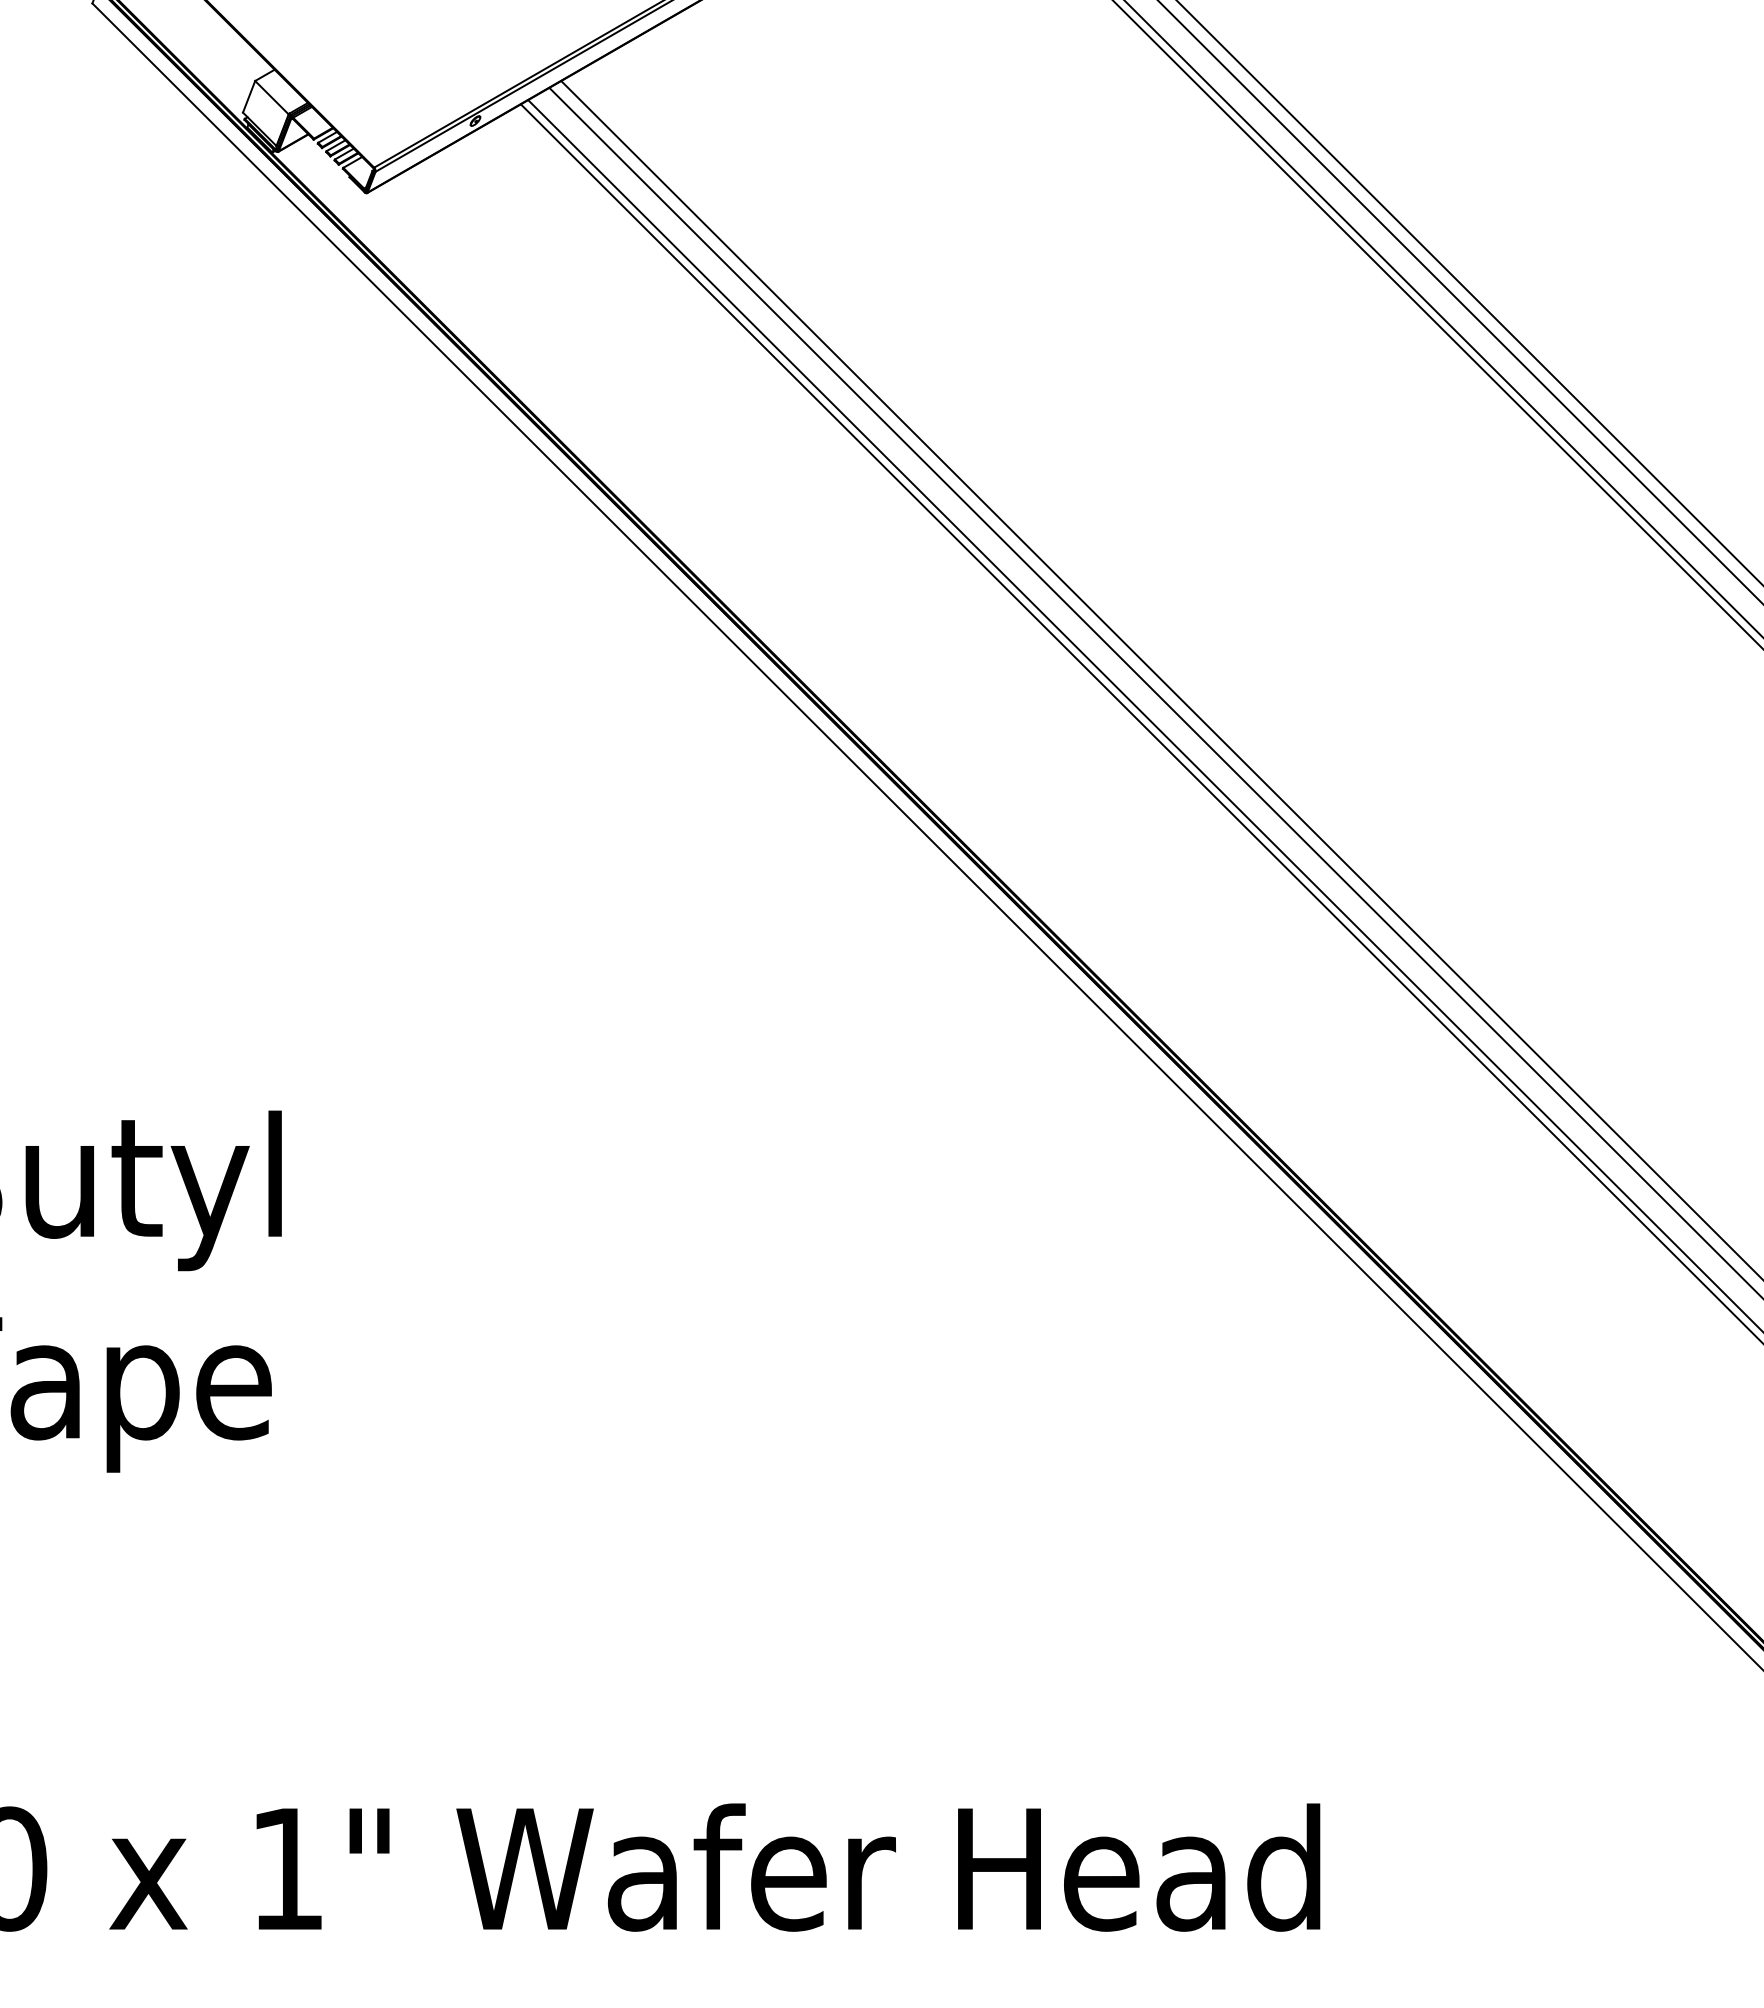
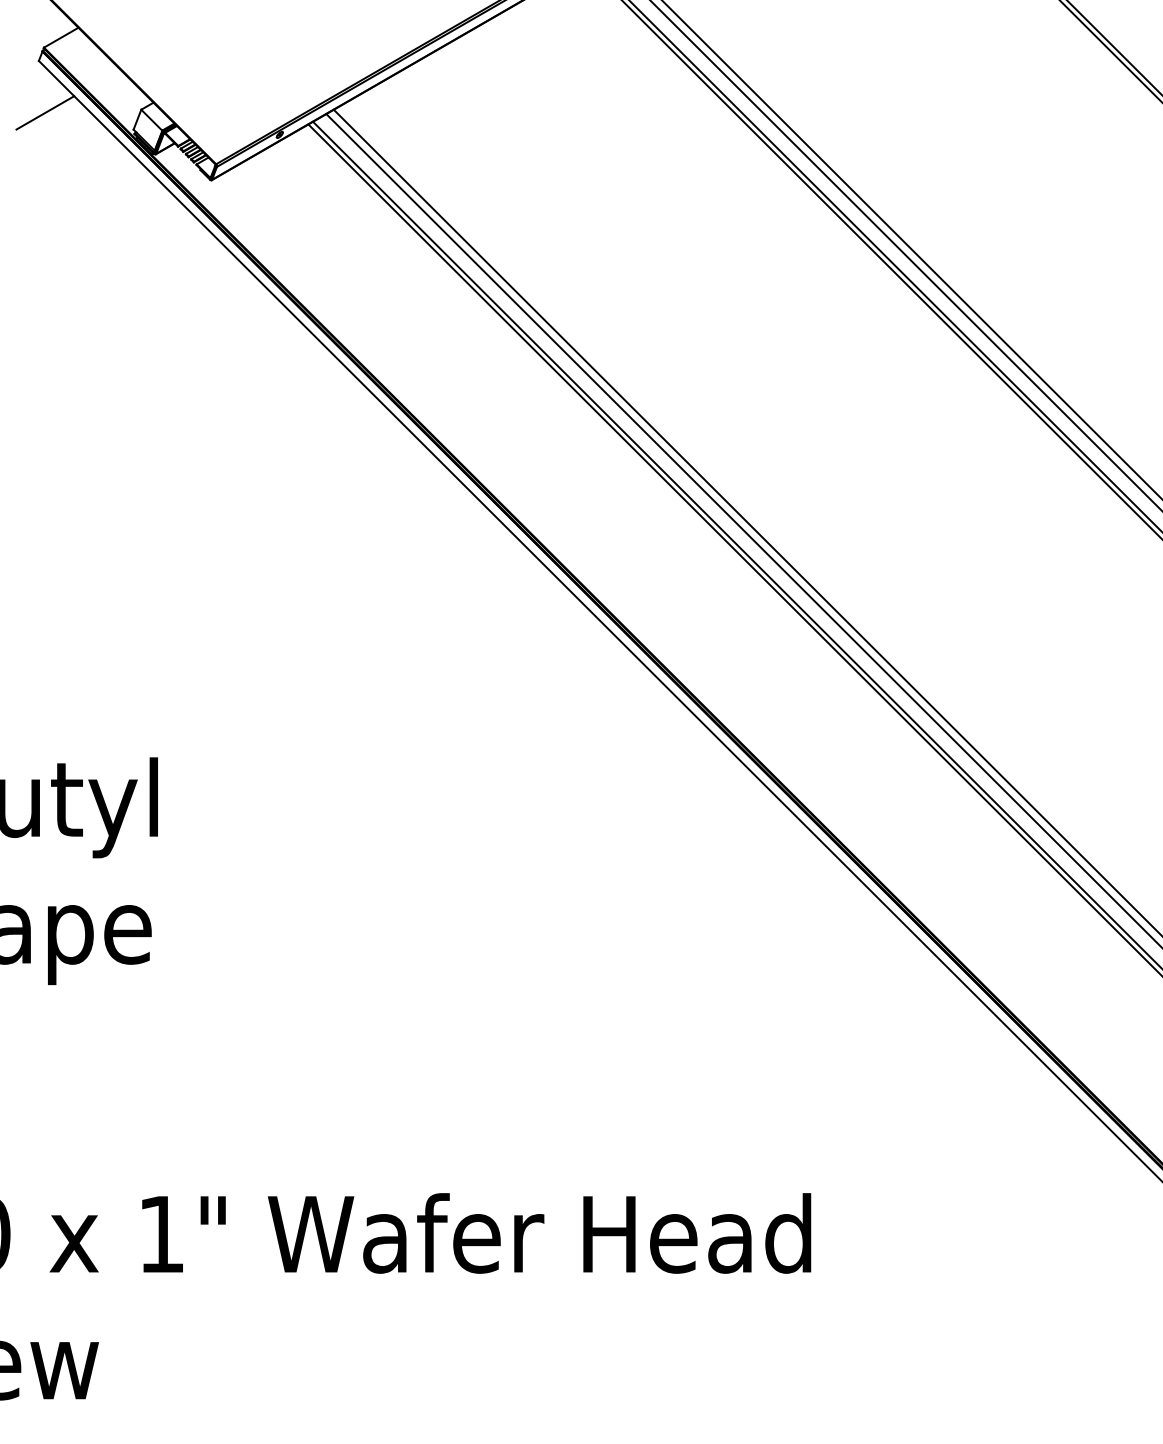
line: (102, 85) -> (45, 112), added

